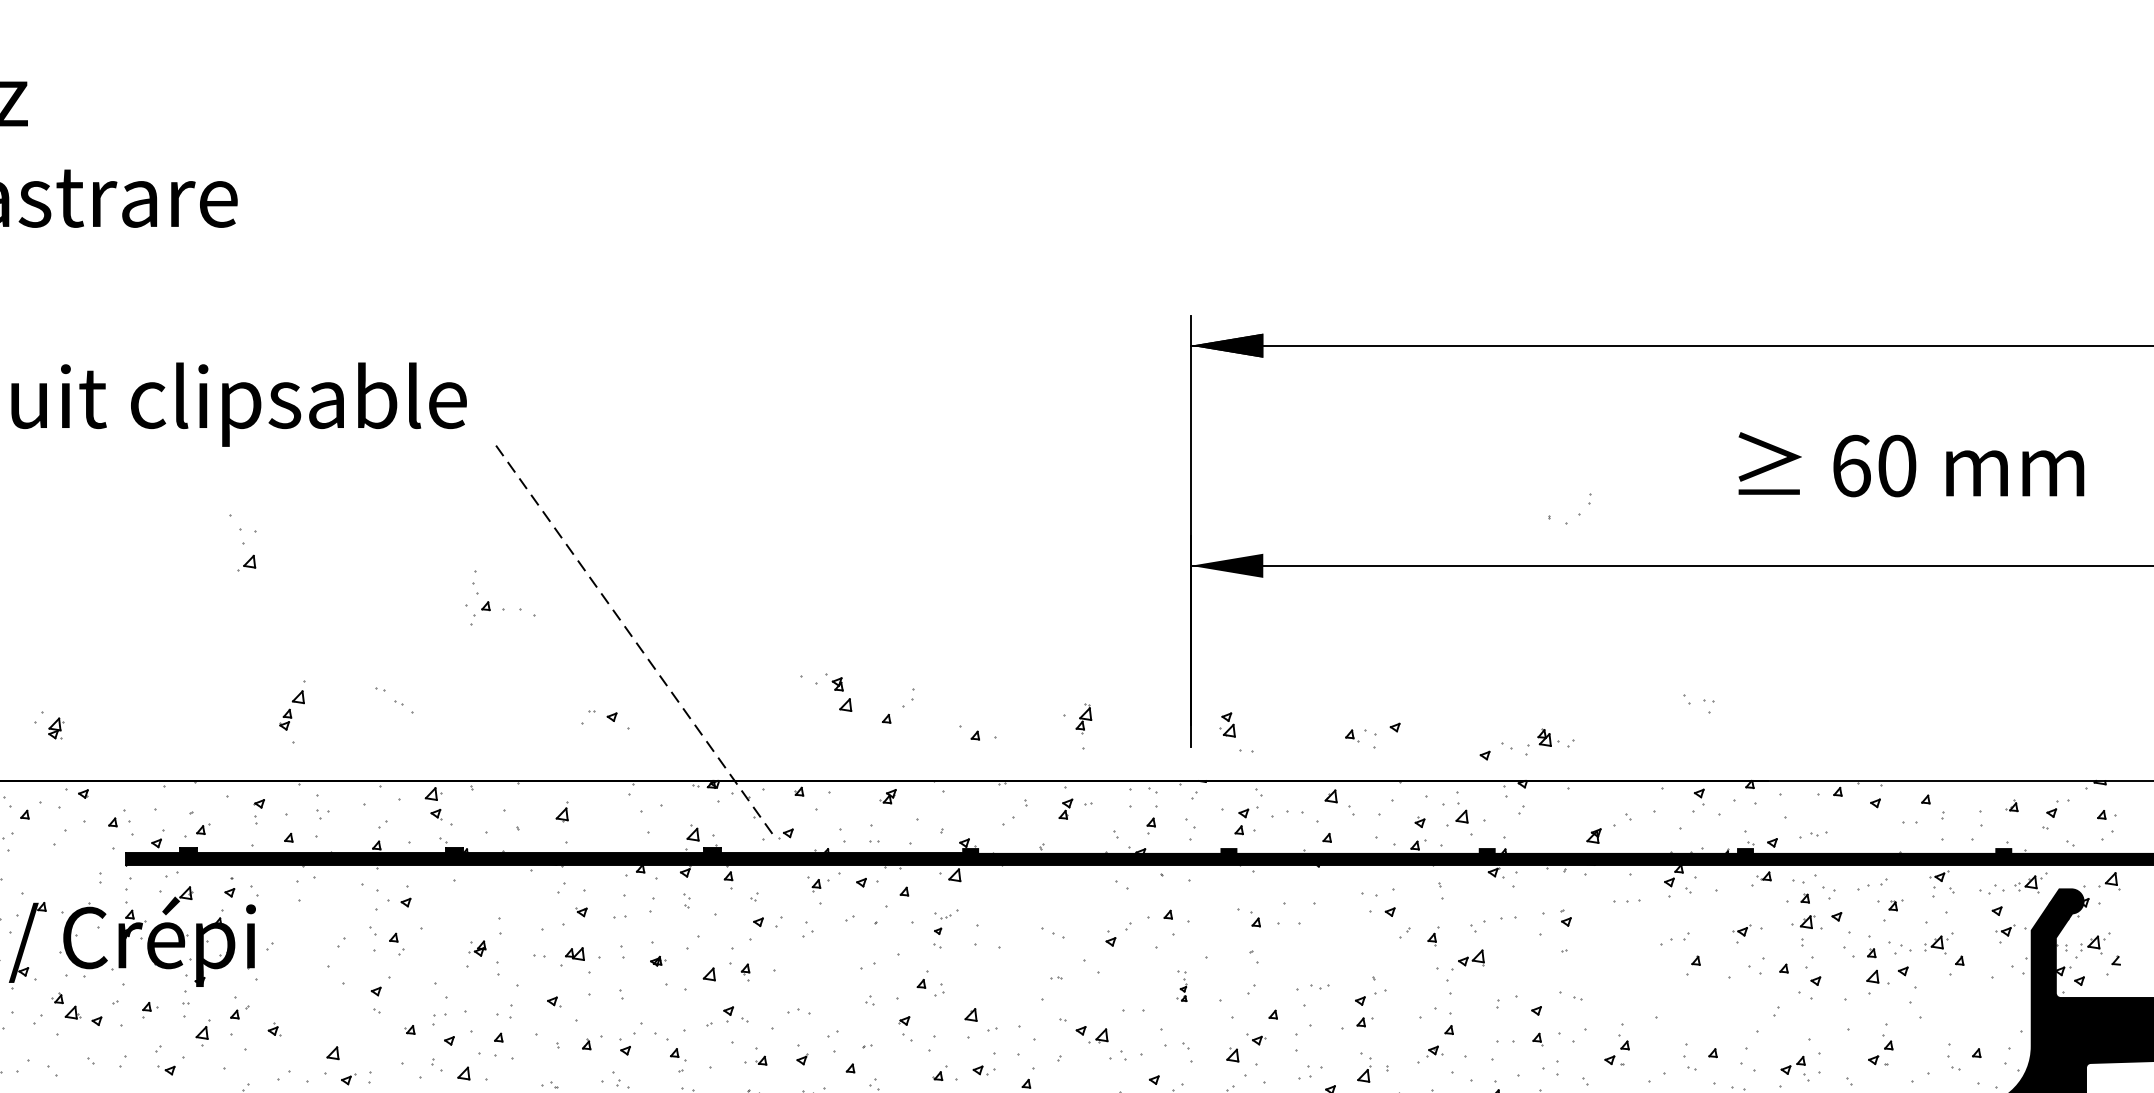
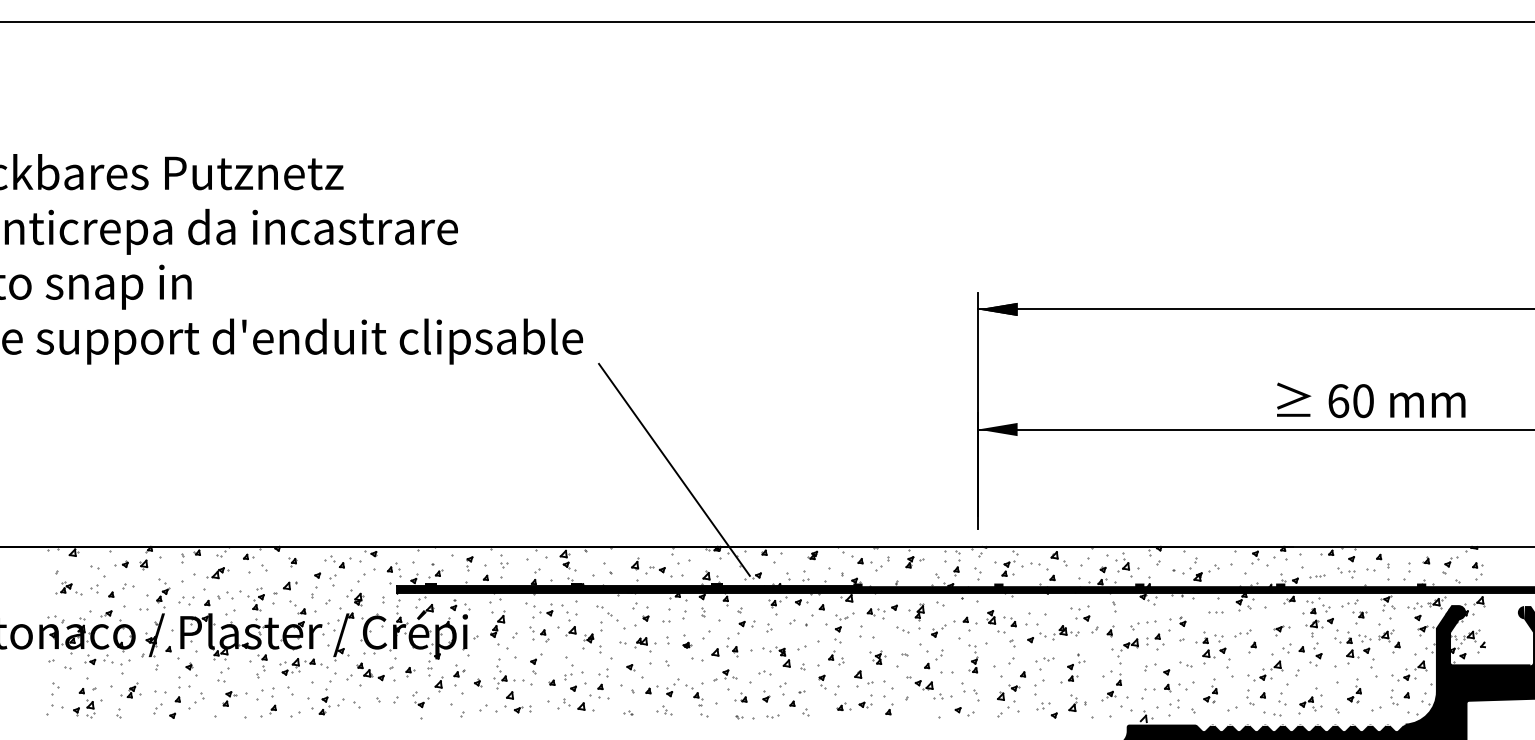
text: (1911, 464) -> (1371, 400), moved
part: (1569, 508) -> (1184, 565), moved
part: (244, 543) -> (569, 620), moved
part: (489, 600) -> (506, 675), moved
line: (634, 640) -> (674, 470), dashed -> solid
part: (826, 692) -> (776, 656), moved
part: (394, 701) -> (607, 613), moved
part: (1699, 703) -> (1346, 572), moved
part: (898, 706) -> (933, 659), moved
part: (291, 712) -> (497, 627), moved
part: (605, 719) -> (658, 571), moved
part: (49, 725) -> (355, 597), moved
part: (1077, 727) -> (916, 616), moved
part: (977, 732) -> (861, 559), moved
part: (1235, 732) -> (995, 621), moved
part: (1371, 734) -> (881, 611), moved
part: (1526, 745) -> (1053, 634), moved
part: (945, 928) -> (844, 627), size x1.43
part: (1515, 954) -> (1155, 641), added
part: (1620, 968) -> (1212, 649), added
part: (1006, 983) -> (877, 657), added
part: (1182, 985) -> (973, 658), size x1.67
part: (1717, 1007) -> (1265, 670), added
part: (1981, 1007) -> (1409, 670), added

